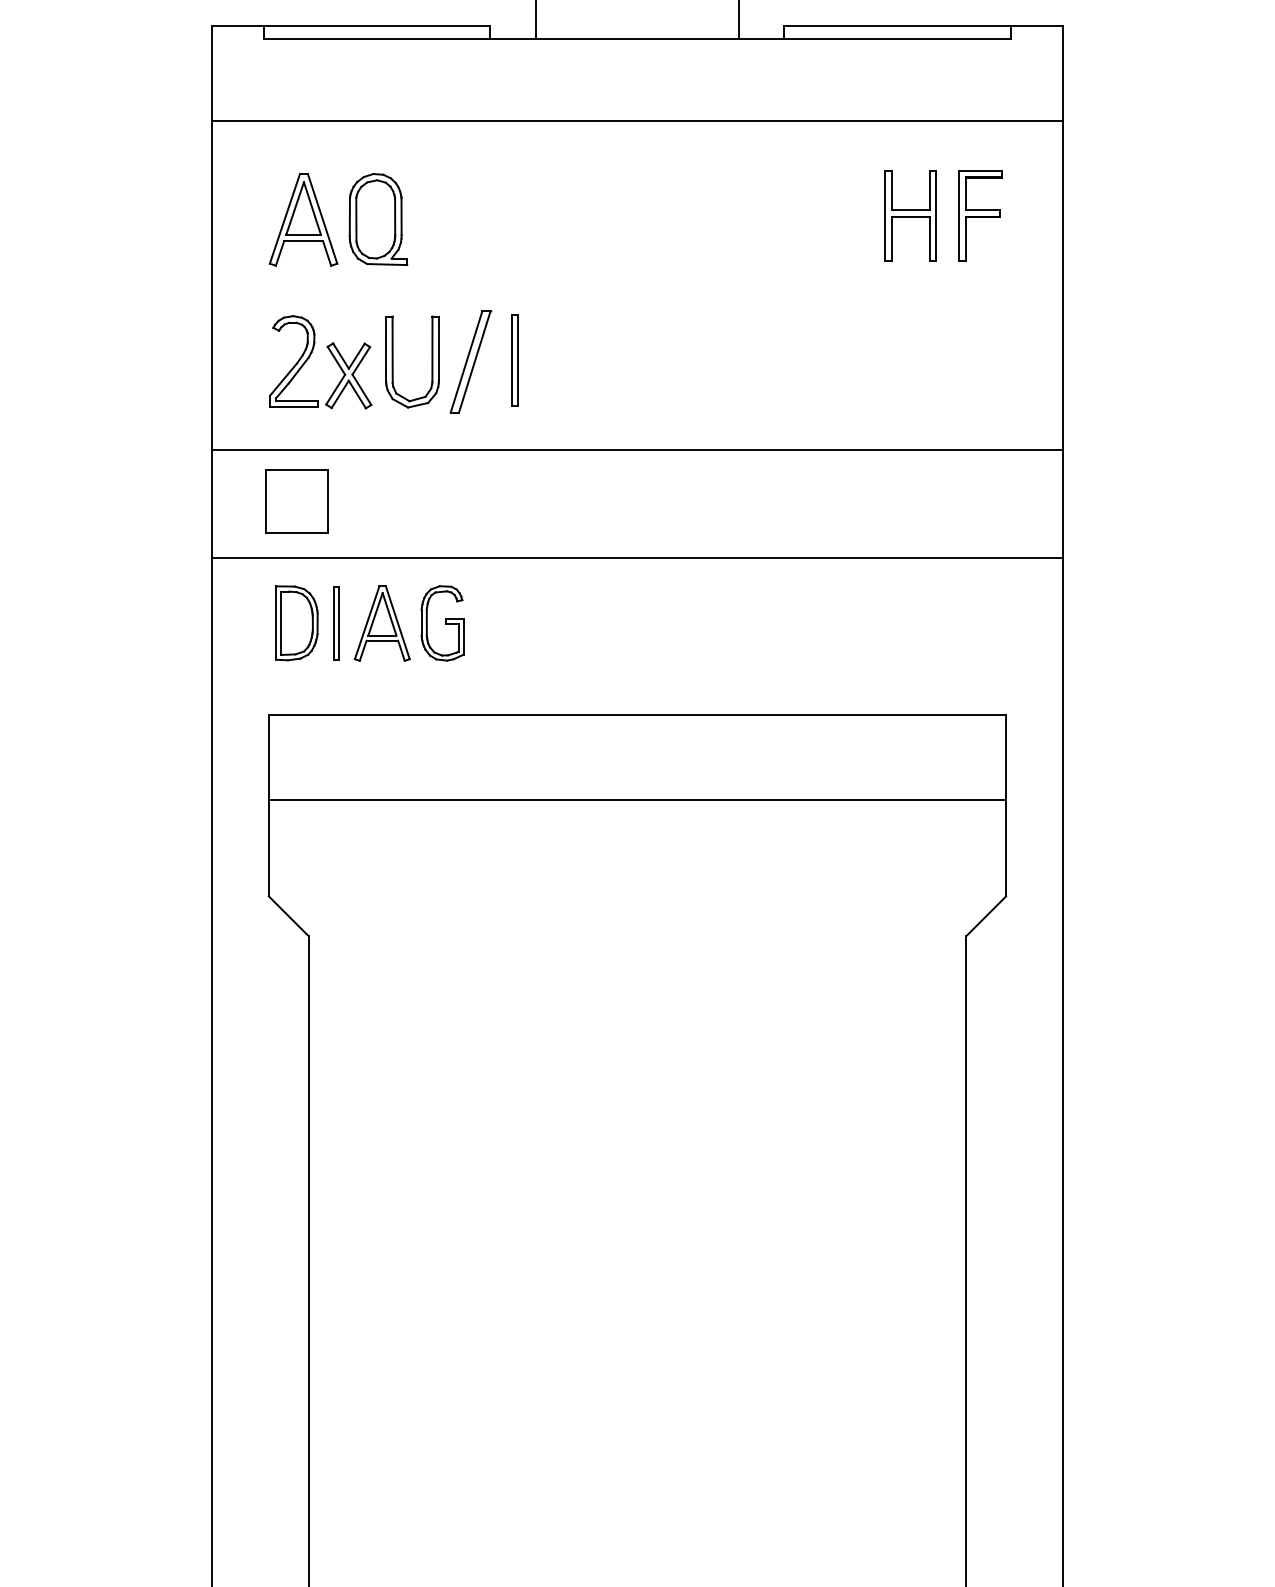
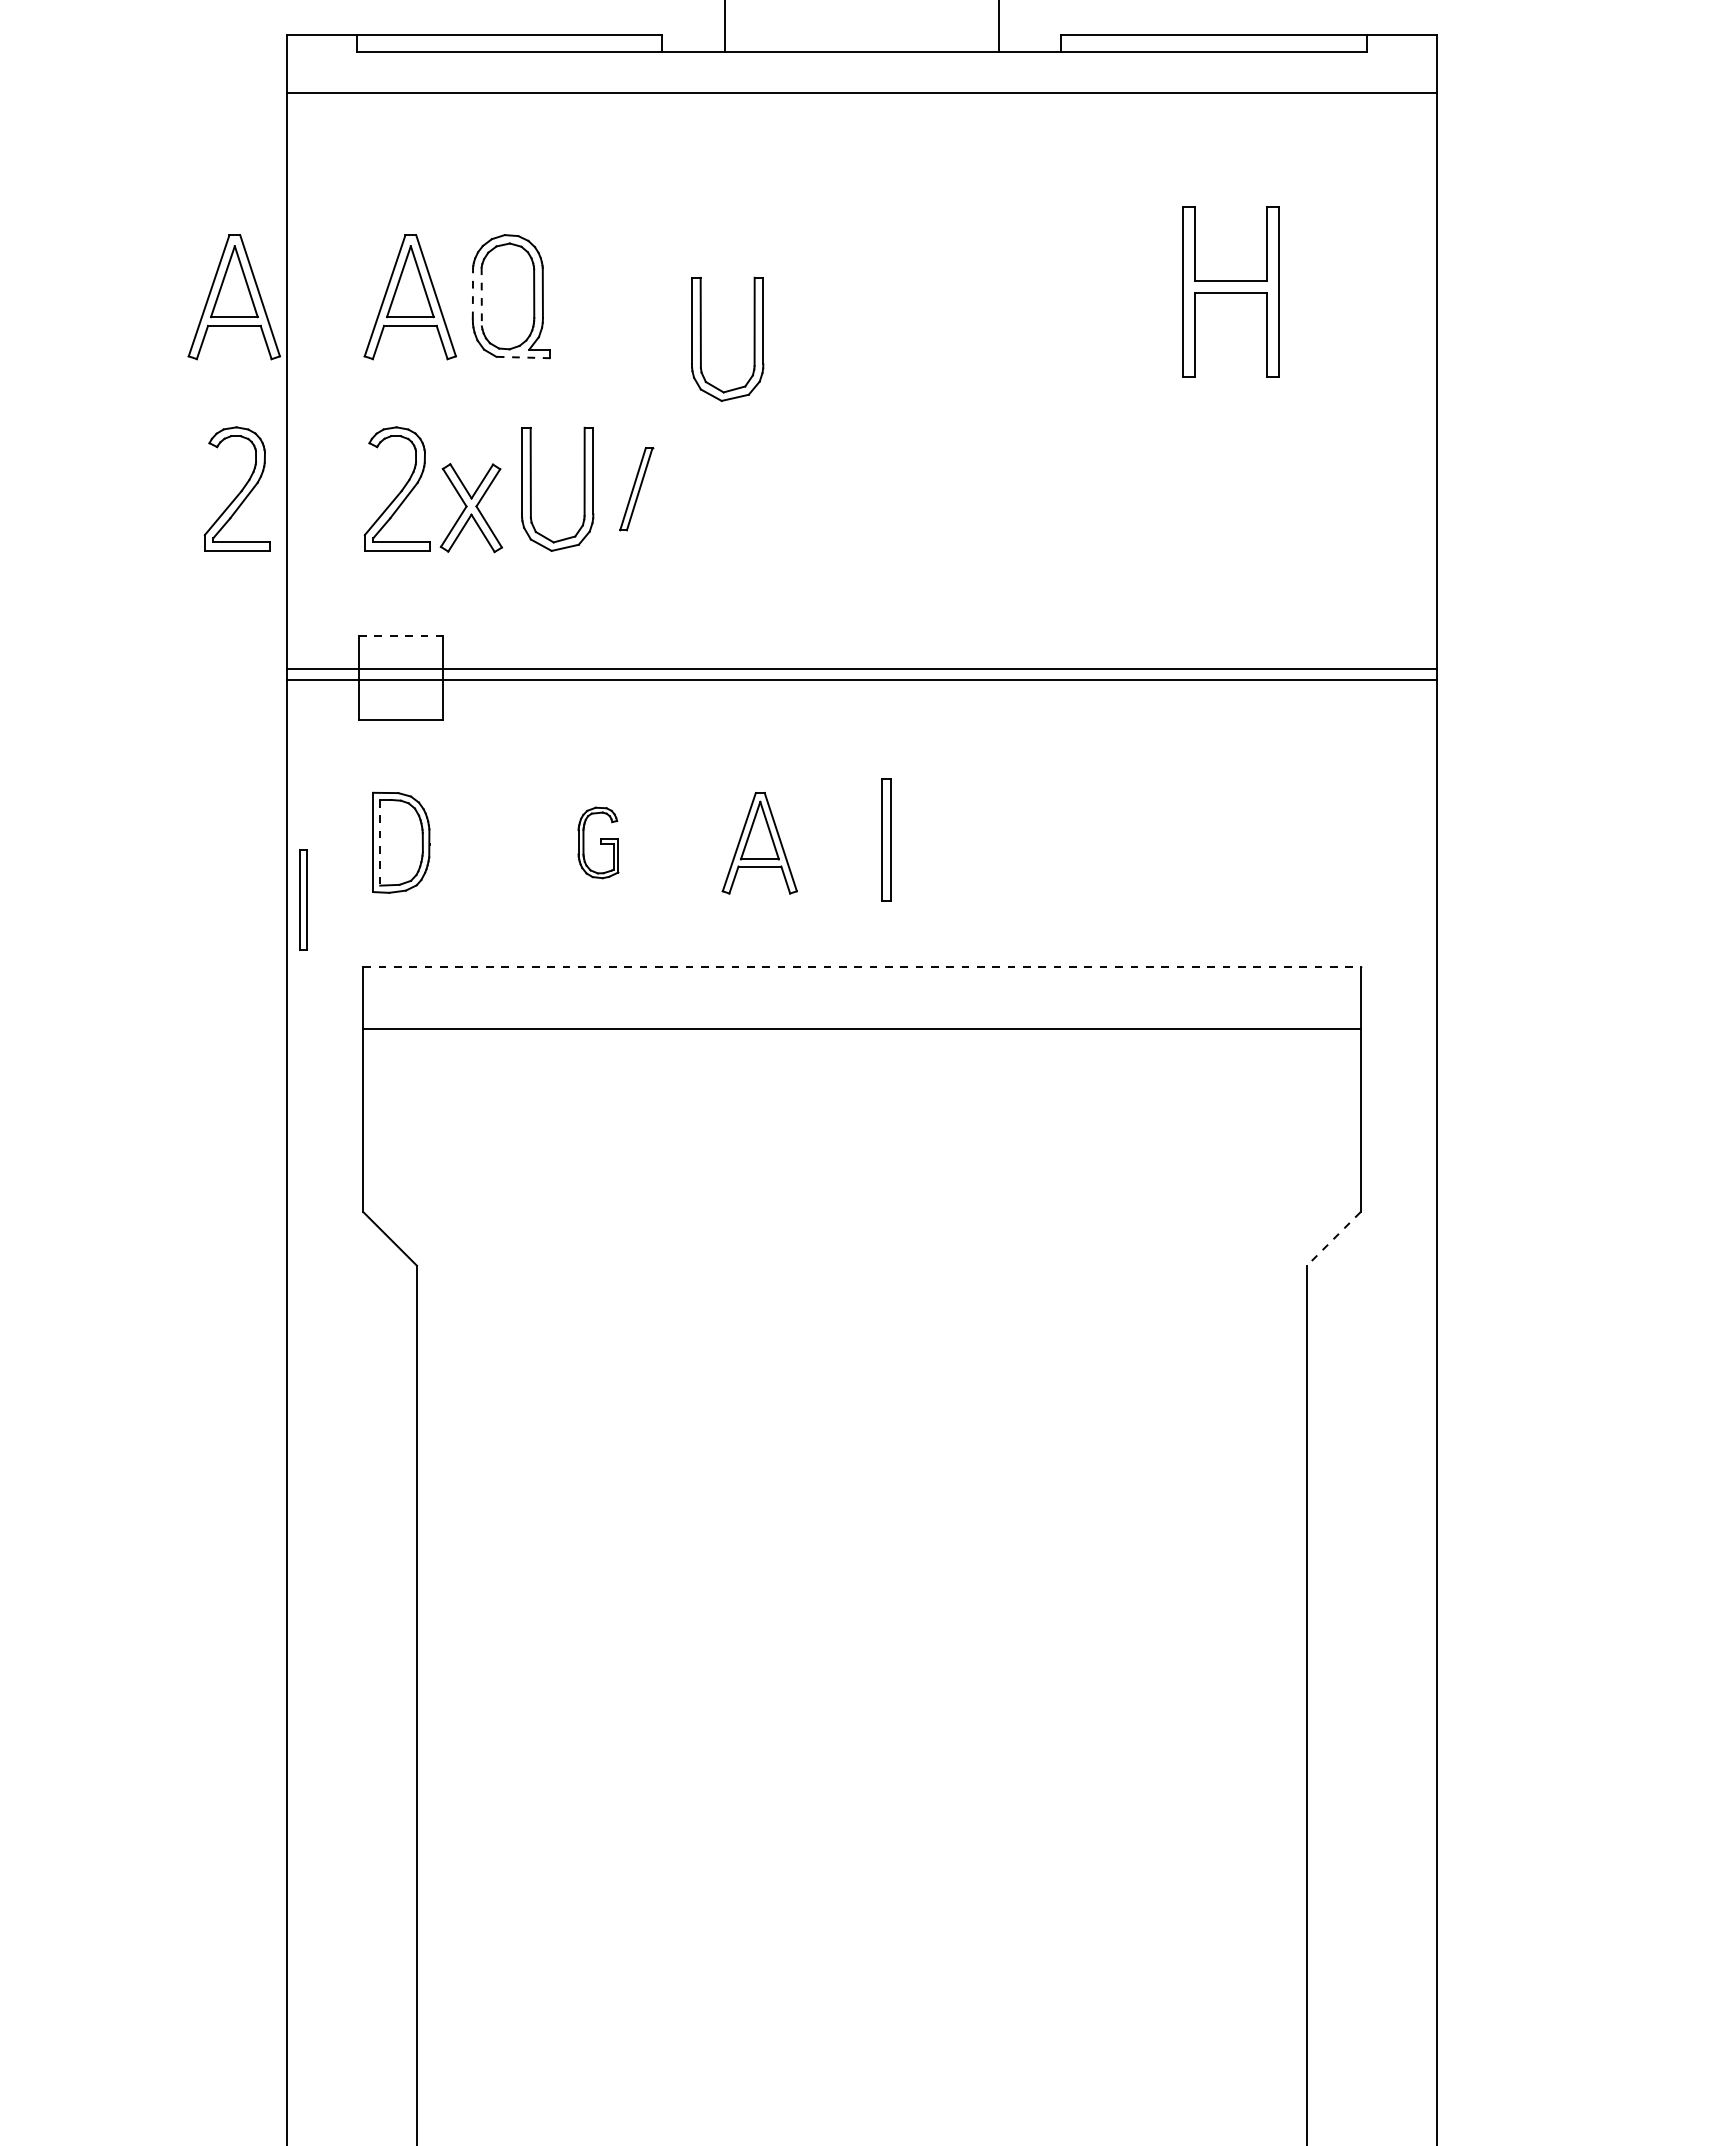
line: (637, 121) -> (861, 92), moved
part: (910, 215) -> (1231, 291), size x1.4
part: (980, 215) -> (1326, 291), removed
line: (349, 217) -> (472, 293), solid -> dashed
line: (356, 219) -> (481, 296), solid -> dashed
part: (172, 220) -> (233, 297), added
part: (518, 250) -> (701, 338), added
line: (386, 264) -> (522, 357), solid -> dashed
part: (515, 359) -> (886, 839), moved
part: (175, 361) -> (236, 488), added
part: (470, 361) -> (636, 488), size x0.6
line: (637, 449) -> (861, 679), moved
line: (297, 470) -> (401, 635), solid -> dashed
line: (637, 558) -> (861, 669), moved
line: (281, 623) -> (380, 842), solid -> dashed
part: (336, 623) -> (303, 899), moved
part: (382, 623) -> (759, 843), moved
part: (442, 623) -> (598, 842), size x0.7
line: (637, 714) -> (862, 966), solid -> dashed
line: (637, 799) -> (861, 1028), moved
line: (986, 915) -> (1333, 1238), solid -> dashed

